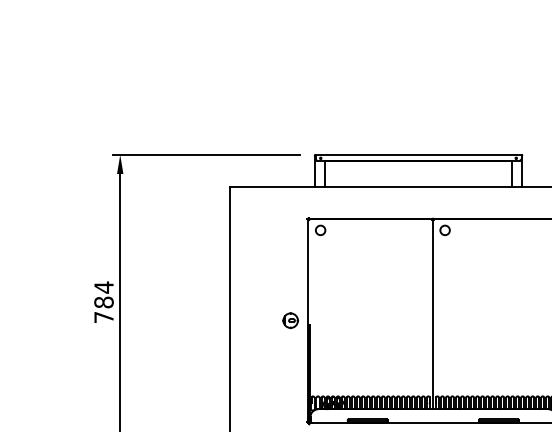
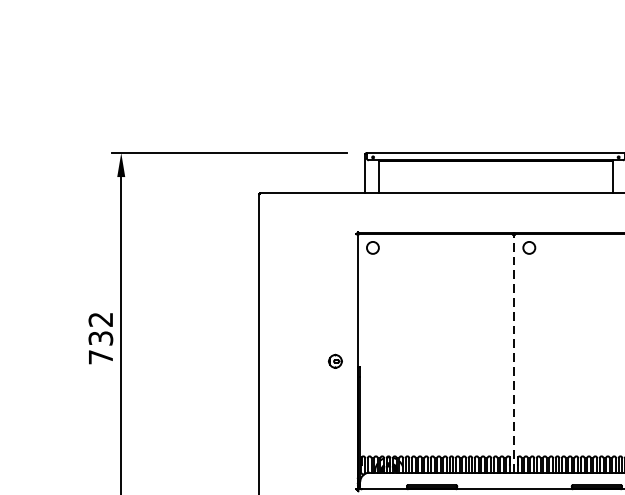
text: (103, 294) -> (100, 328), 784 -> 732
line: (432, 313) -> (513, 352), solid -> dashed
part: (290, 320) -> (335, 361), size x0.7

